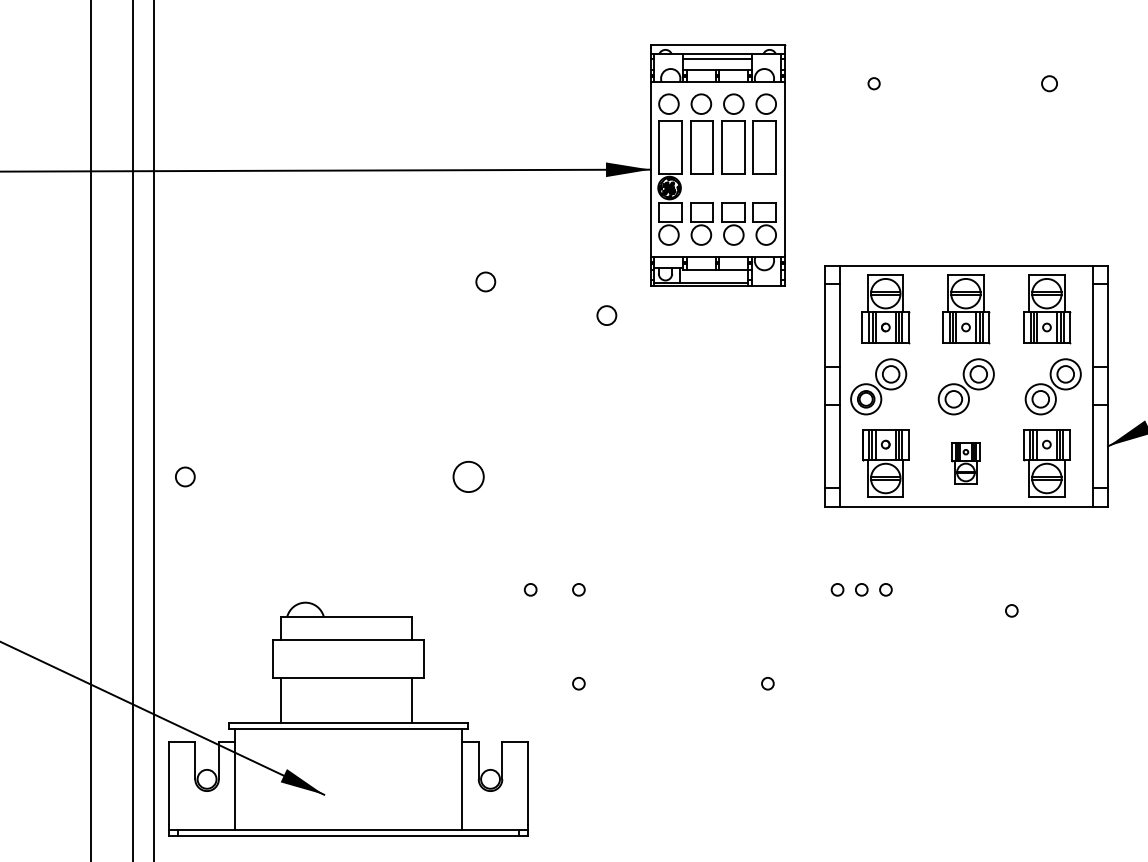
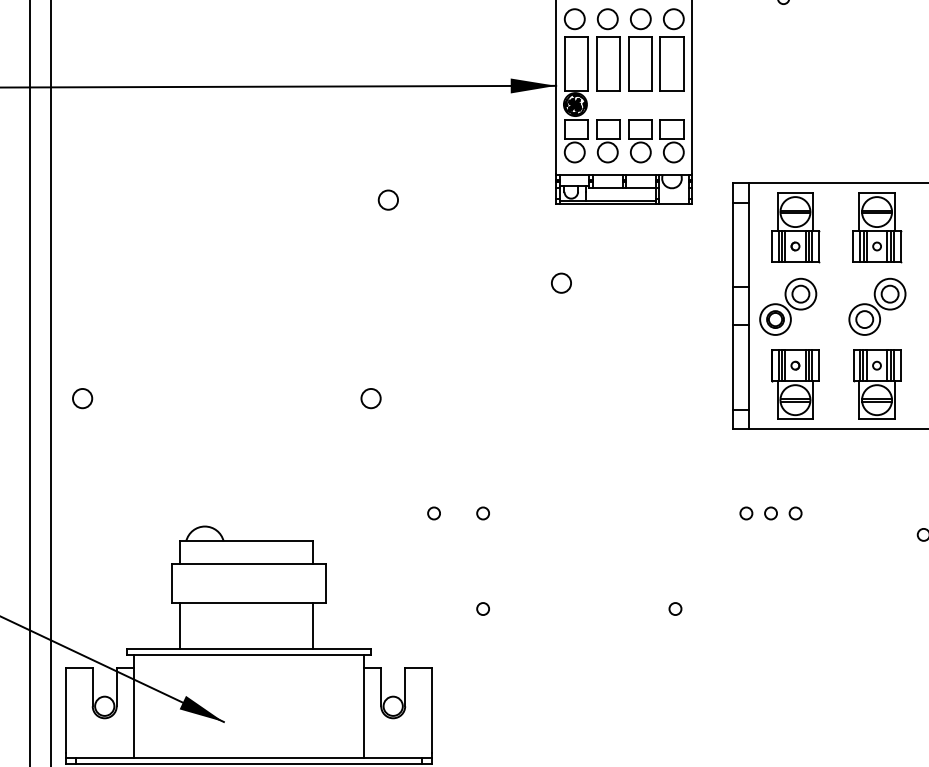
circle: (606, 315) -> (561, 283), moved
part: (965, 463) -> (876, 384), size x1.67
circle: (468, 476) -> (370, 398), size x0.62

